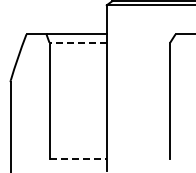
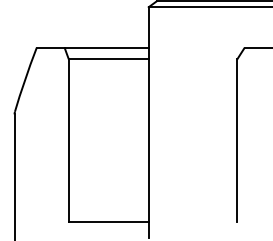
line: (78, 42) -> (109, 59), dashed -> solid
line: (78, 159) -> (109, 222), dashed -> solid

